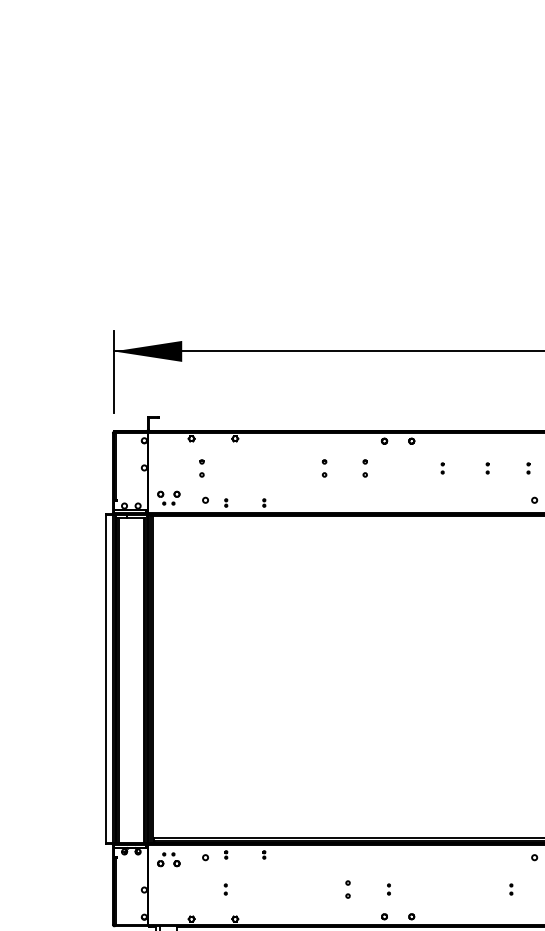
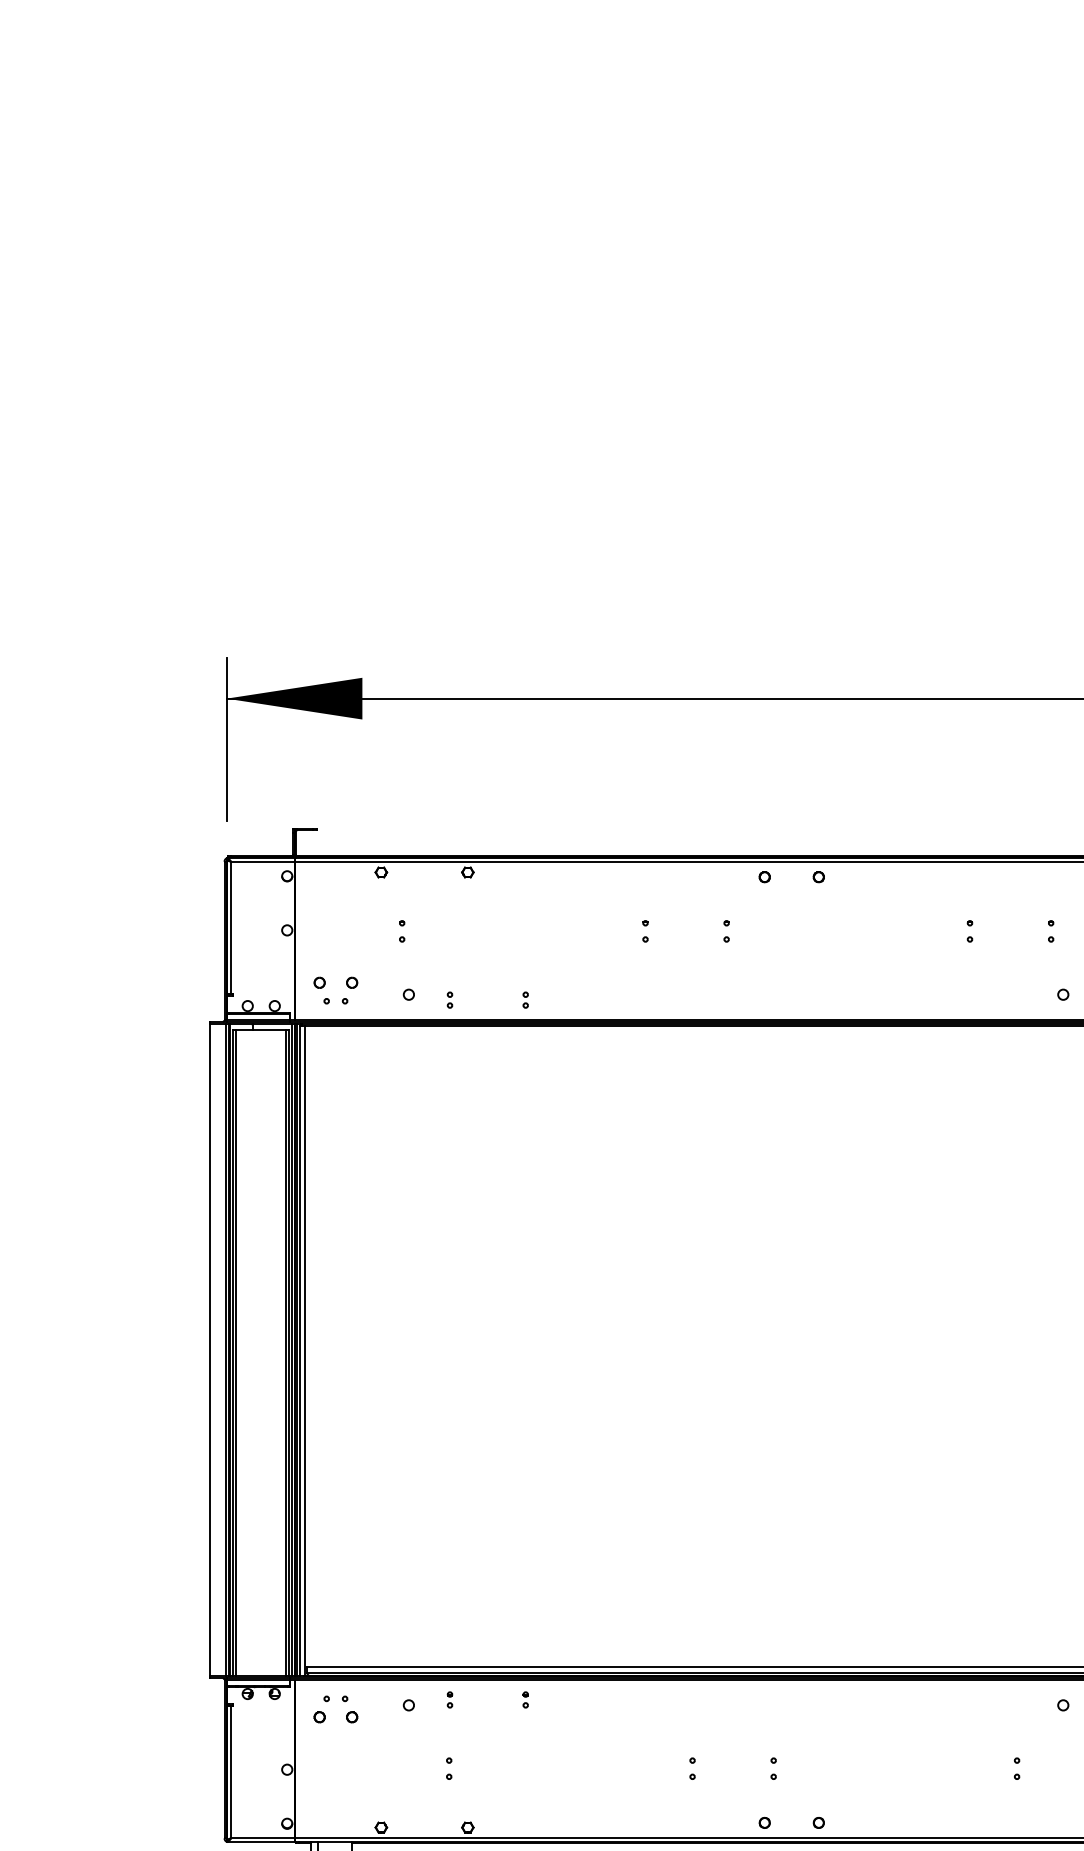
part: (202, 468) -> (402, 931), size x0.62
part: (324, 468) -> (645, 931), size x0.62
part: (365, 468) -> (726, 931), size x0.62
part: (442, 468) -> (880, 931), removed
part: (348, 889) -> (693, 1768), size x0.62

